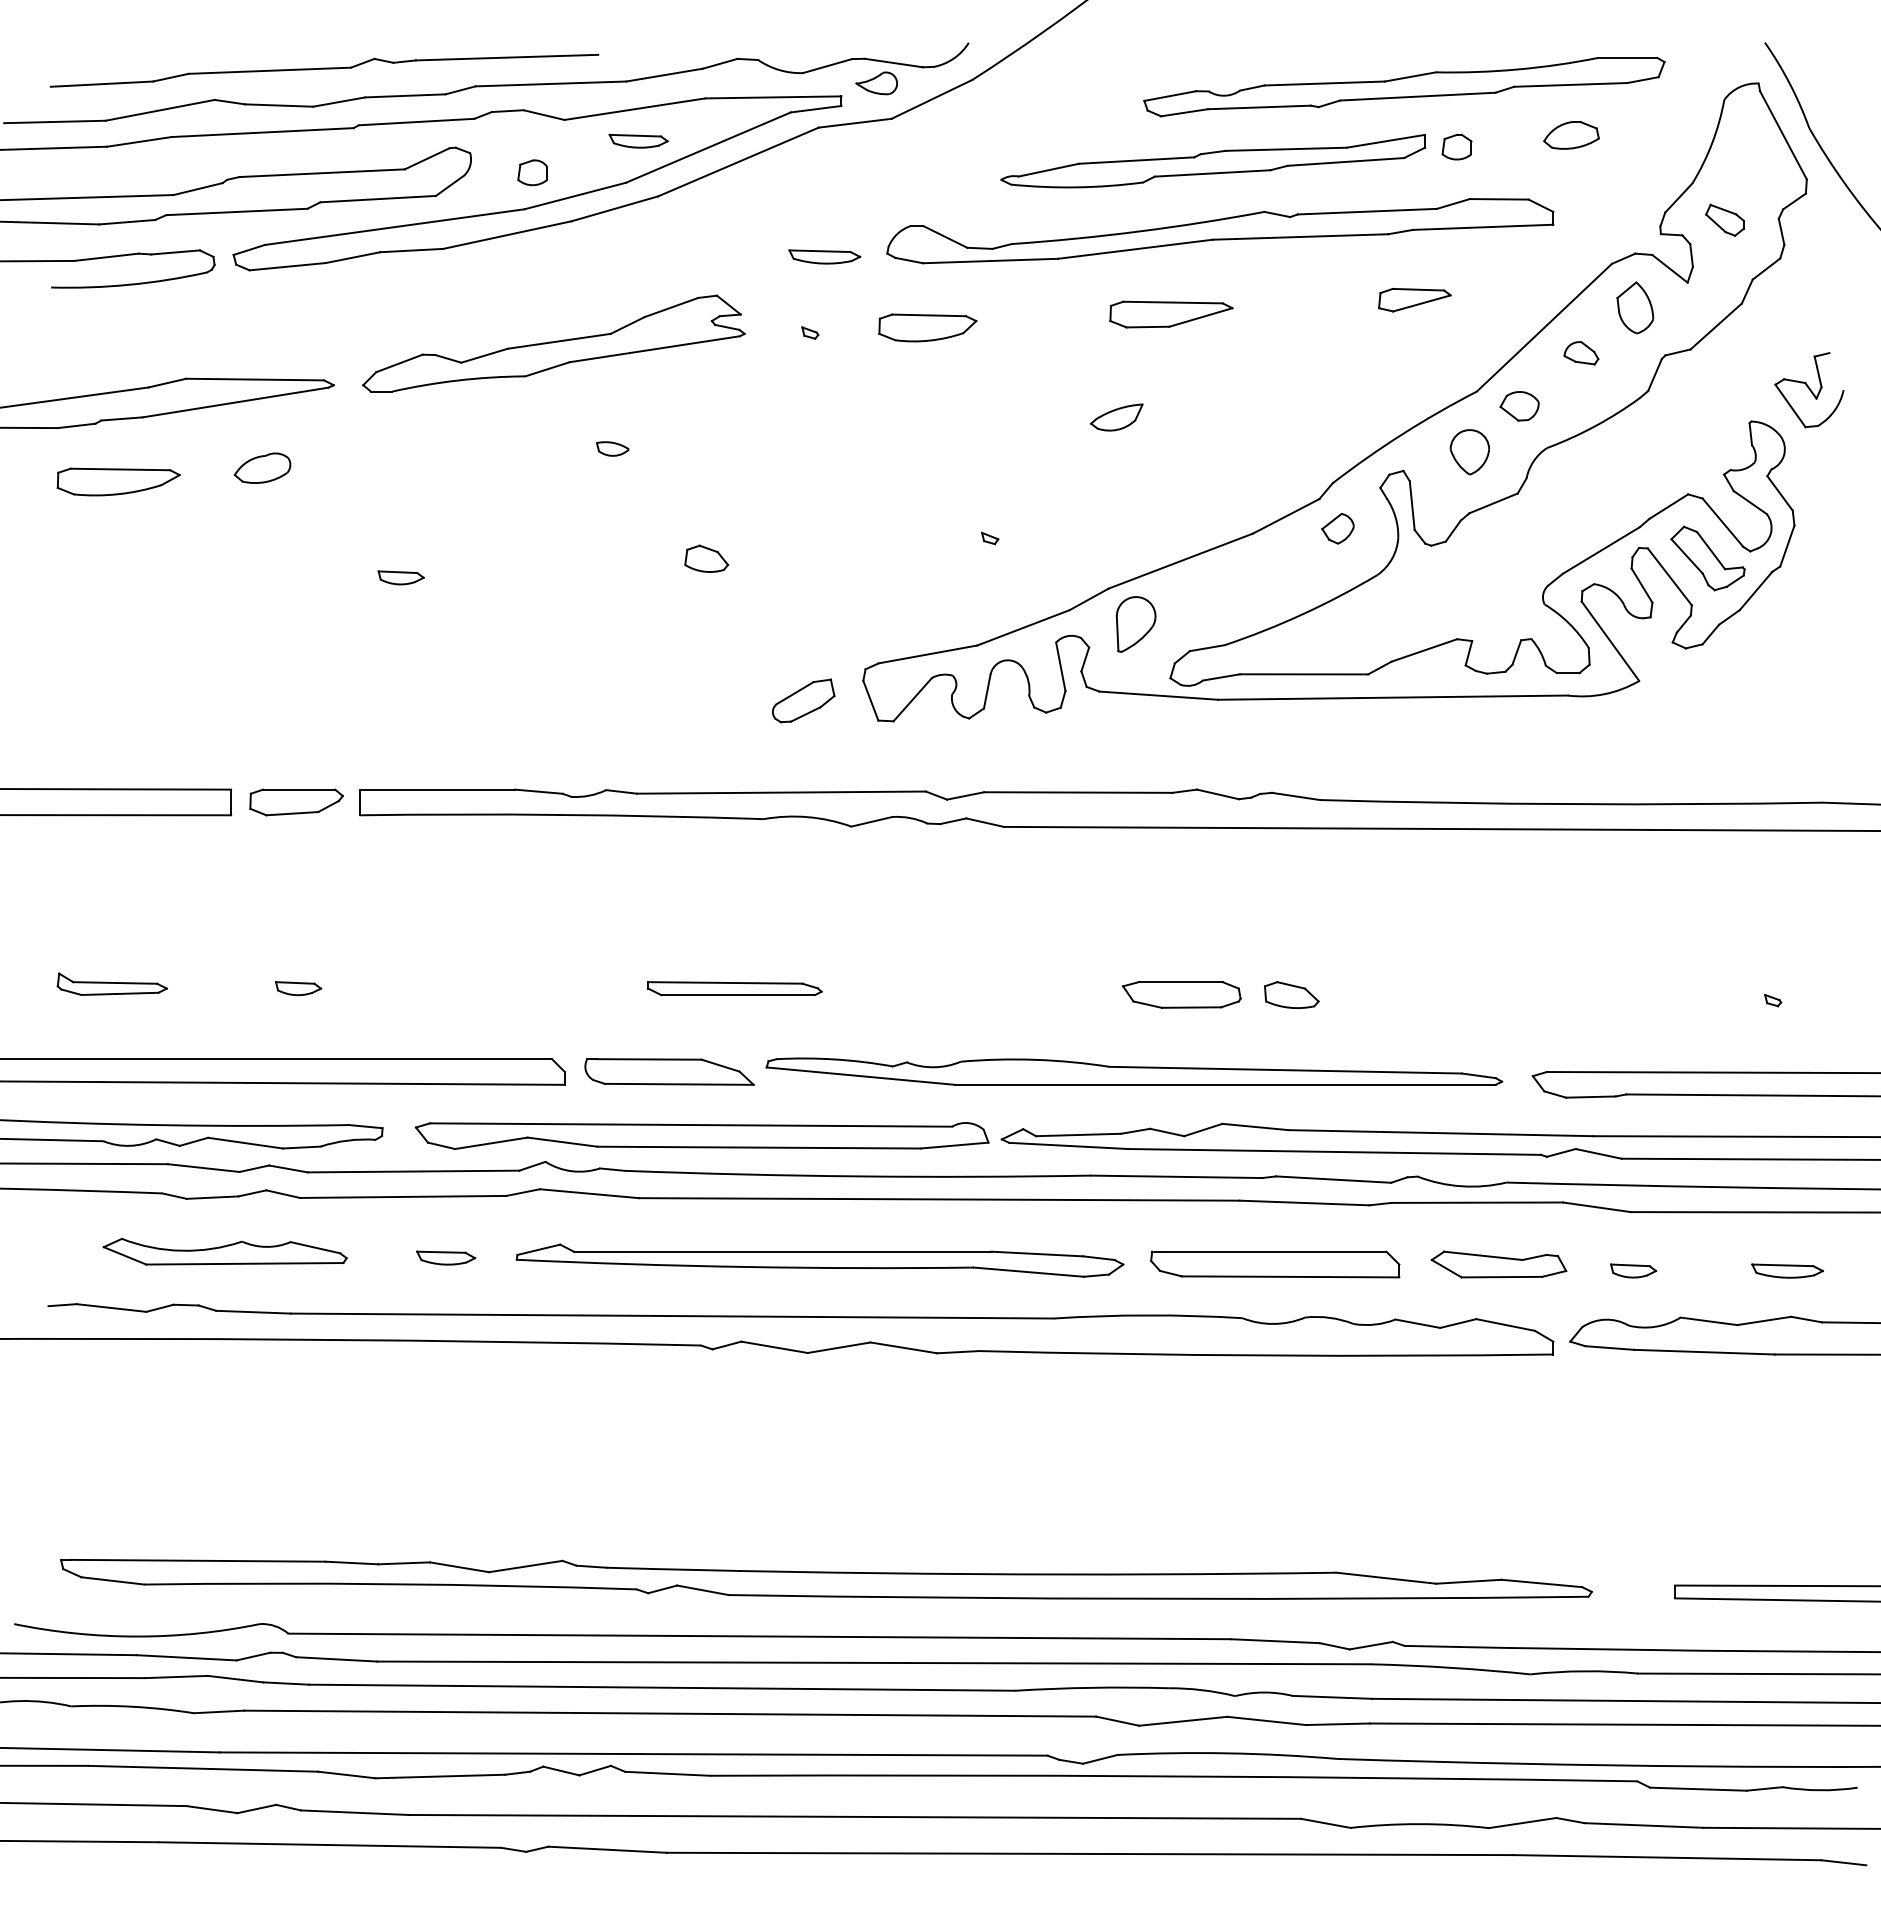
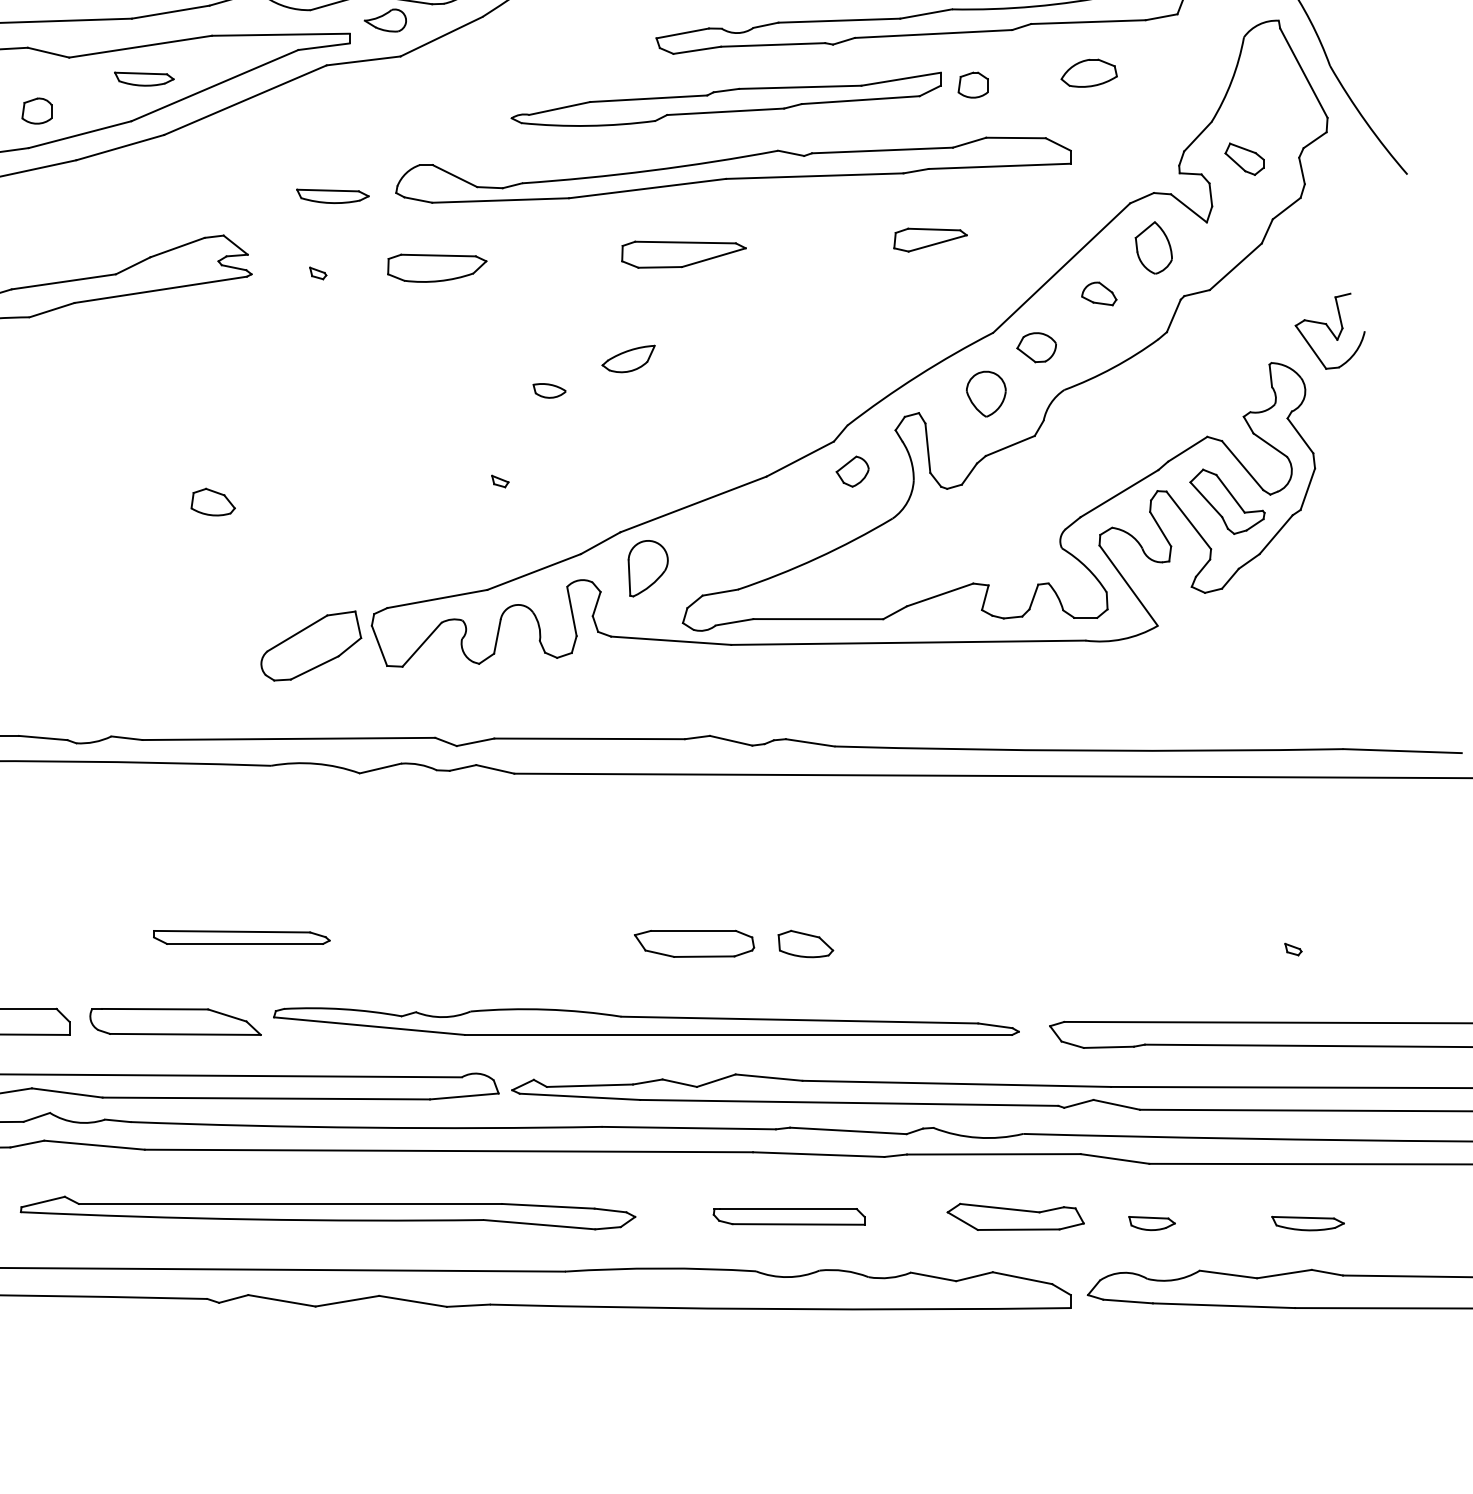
part: (612, 448) -> (549, 390), moved
part: (803, 700) -> (311, 645), size x1.6
part: (1275, 1264) -> (789, 1216), size x0.6

